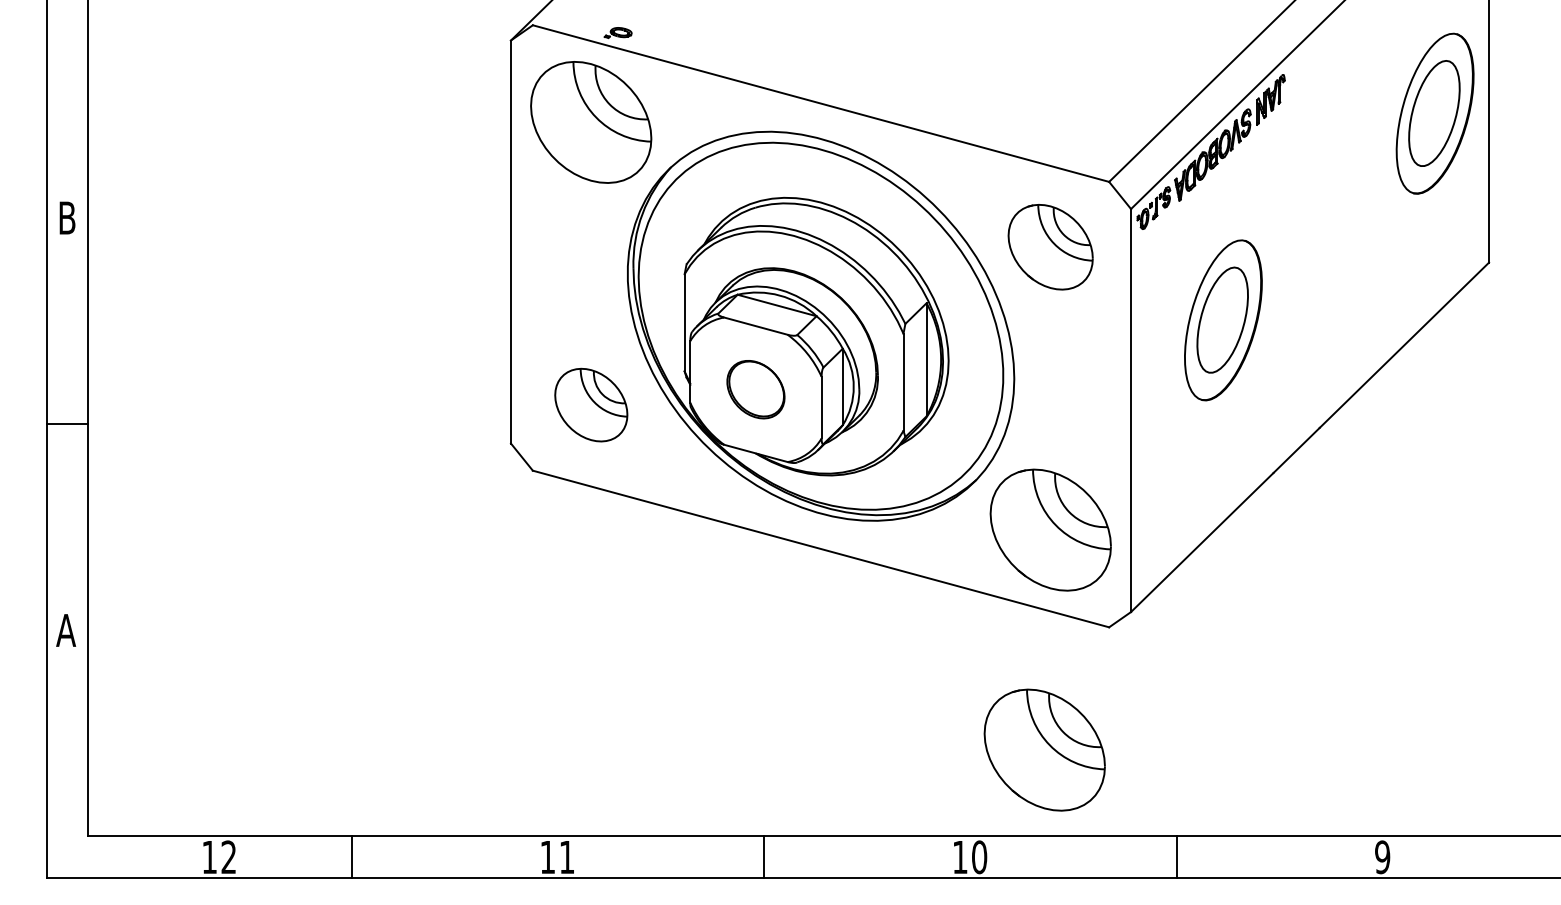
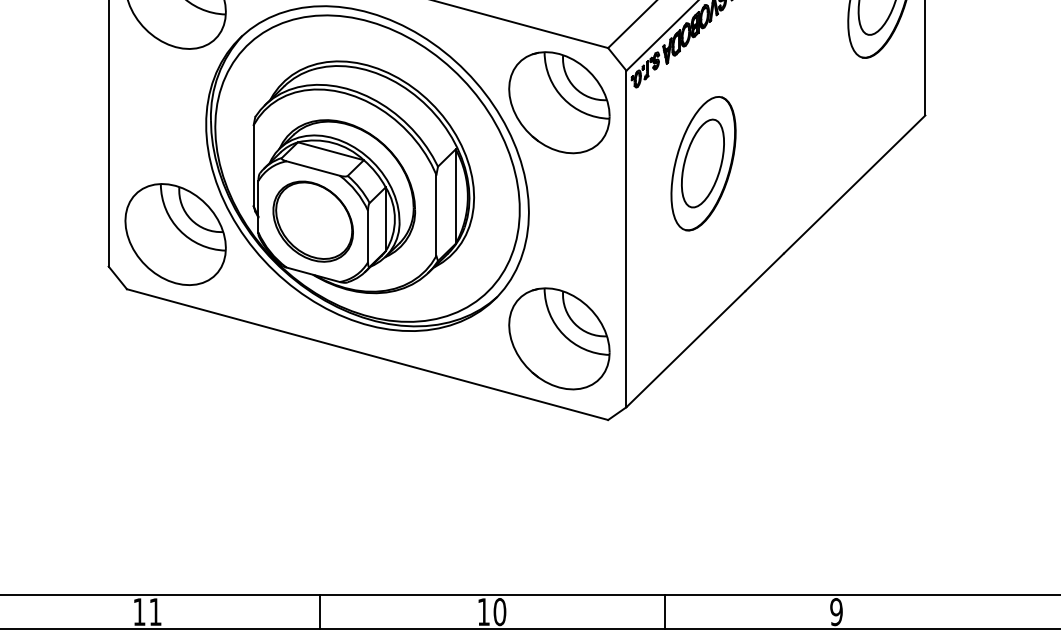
part: (1050, 246) -> (559, 102), size x1.43
part: (755, 389) -> (312, 221), size x1.67
part: (591, 404) -> (175, 233), size x1.67
part: (1044, 749) -> (554, 522), removed

